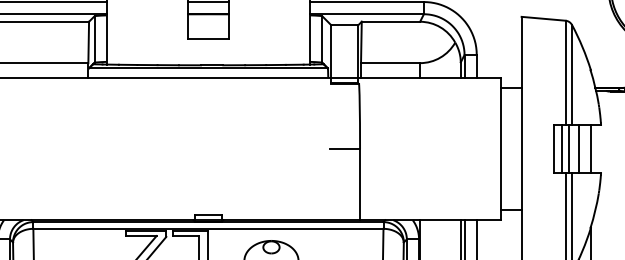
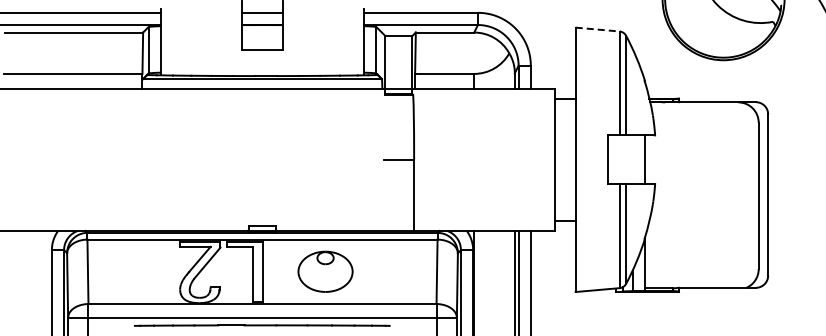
line: (544, 18) -> (598, 29), solid -> dashed
line: (561, 148) -> (615, 159), removed
line: (568, 148) -> (622, 159), removed
line: (578, 148) -> (632, 159), removed

